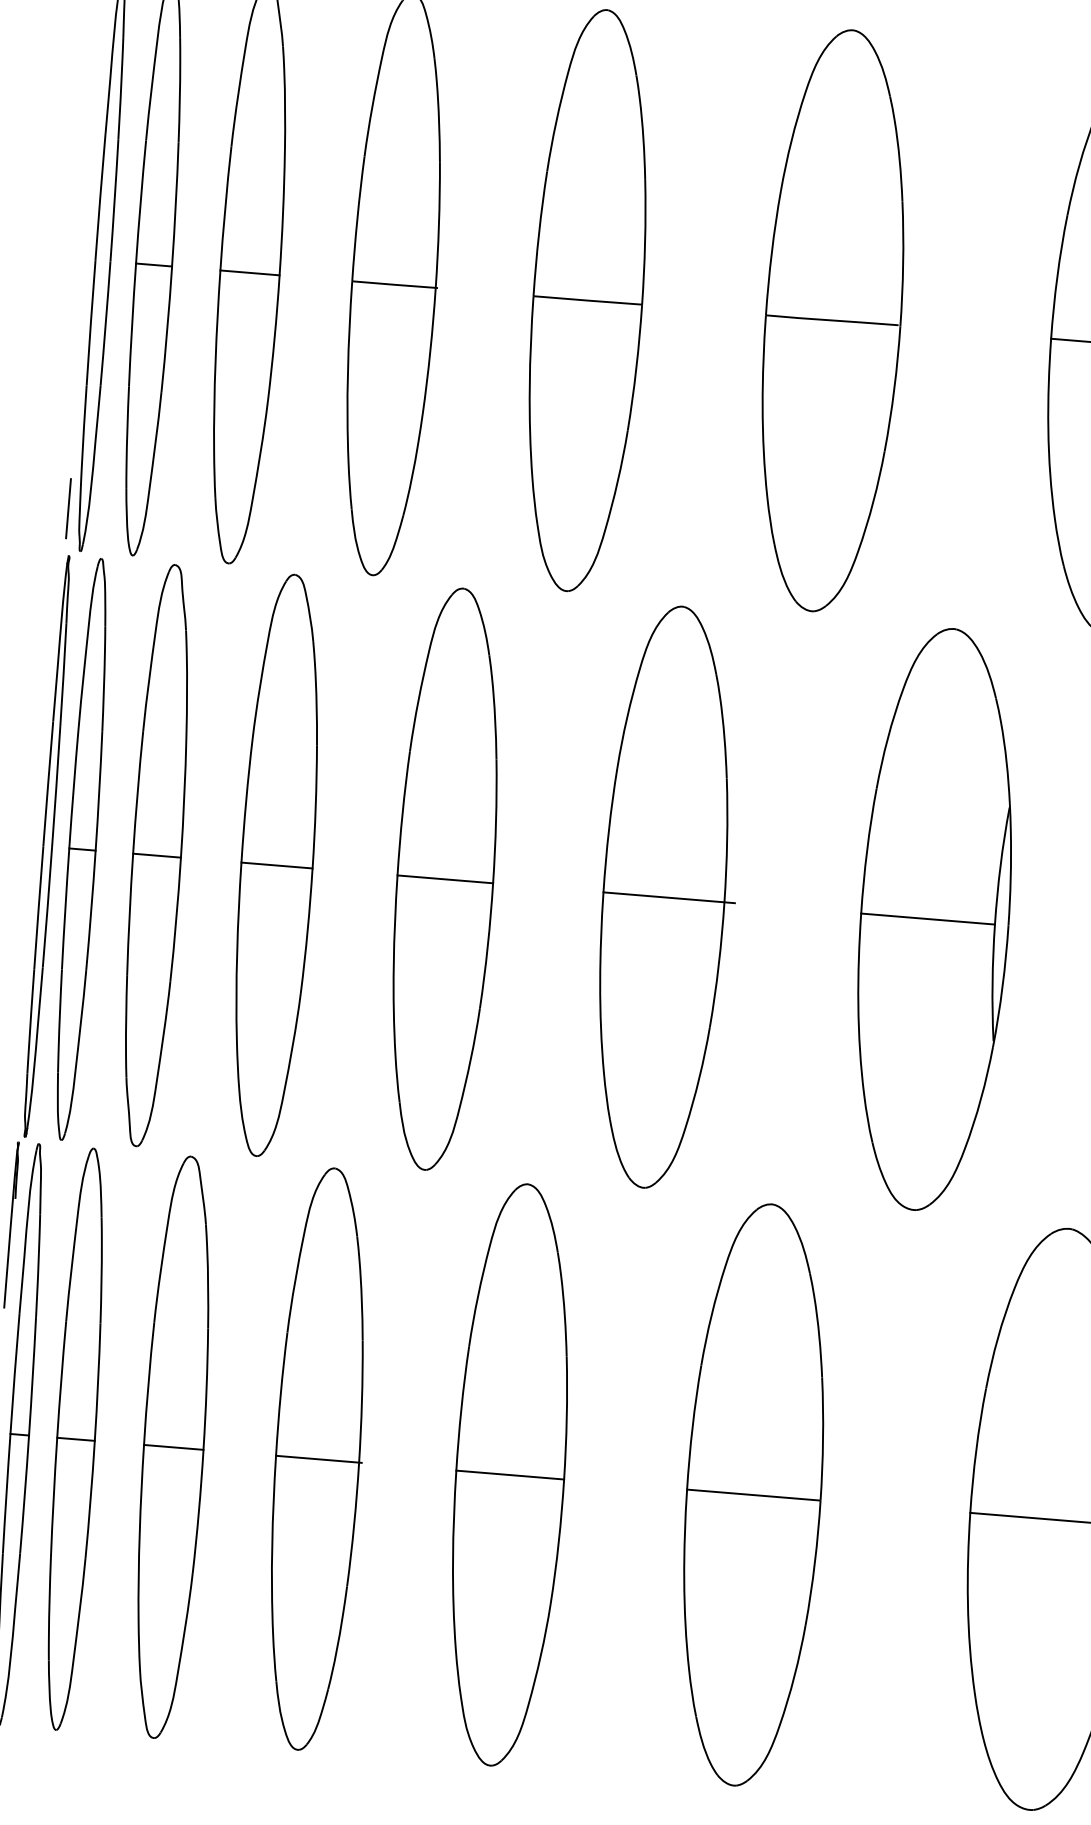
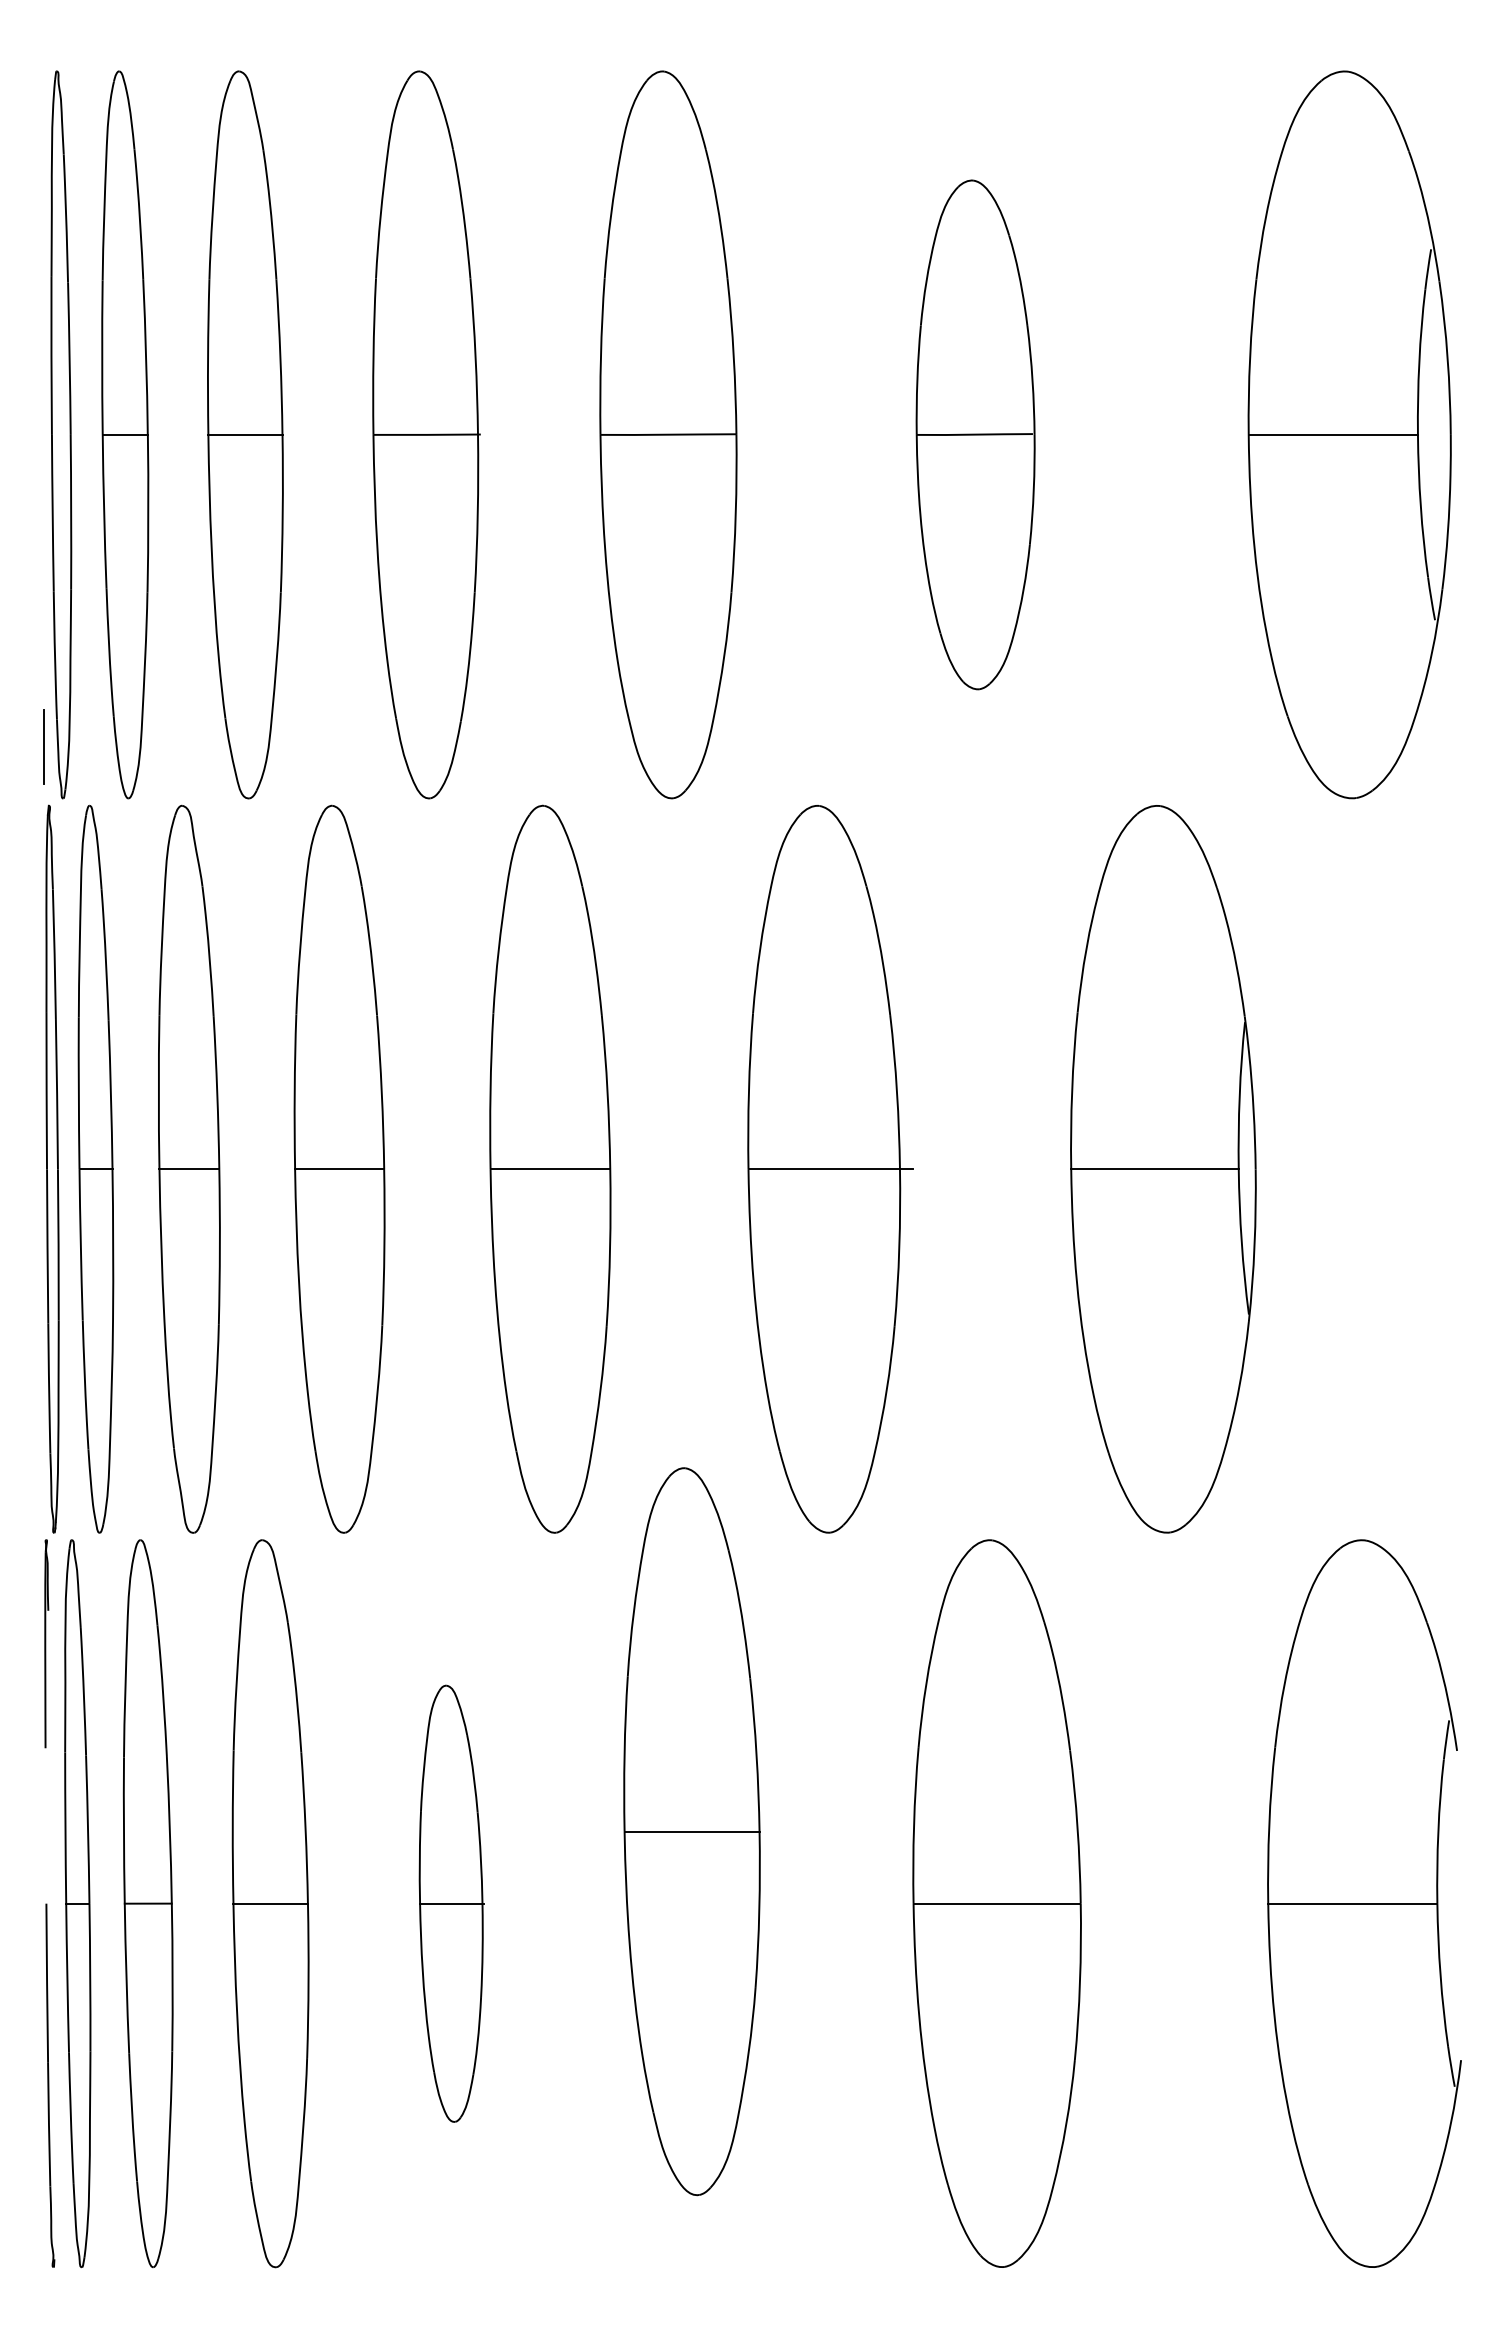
part: (833, 320) -> (975, 434), size x0.7
part: (318, 1459) -> (451, 1903), size x0.6
part: (509, 1474) -> (691, 1831), moved

